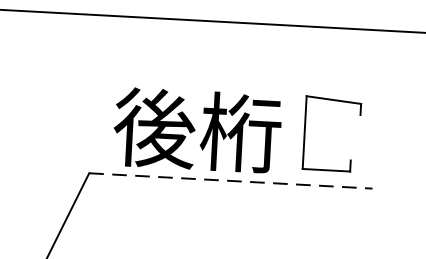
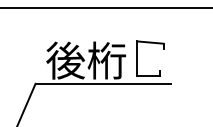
line: (231, 180) -> (103, 83), dashed -> solid

